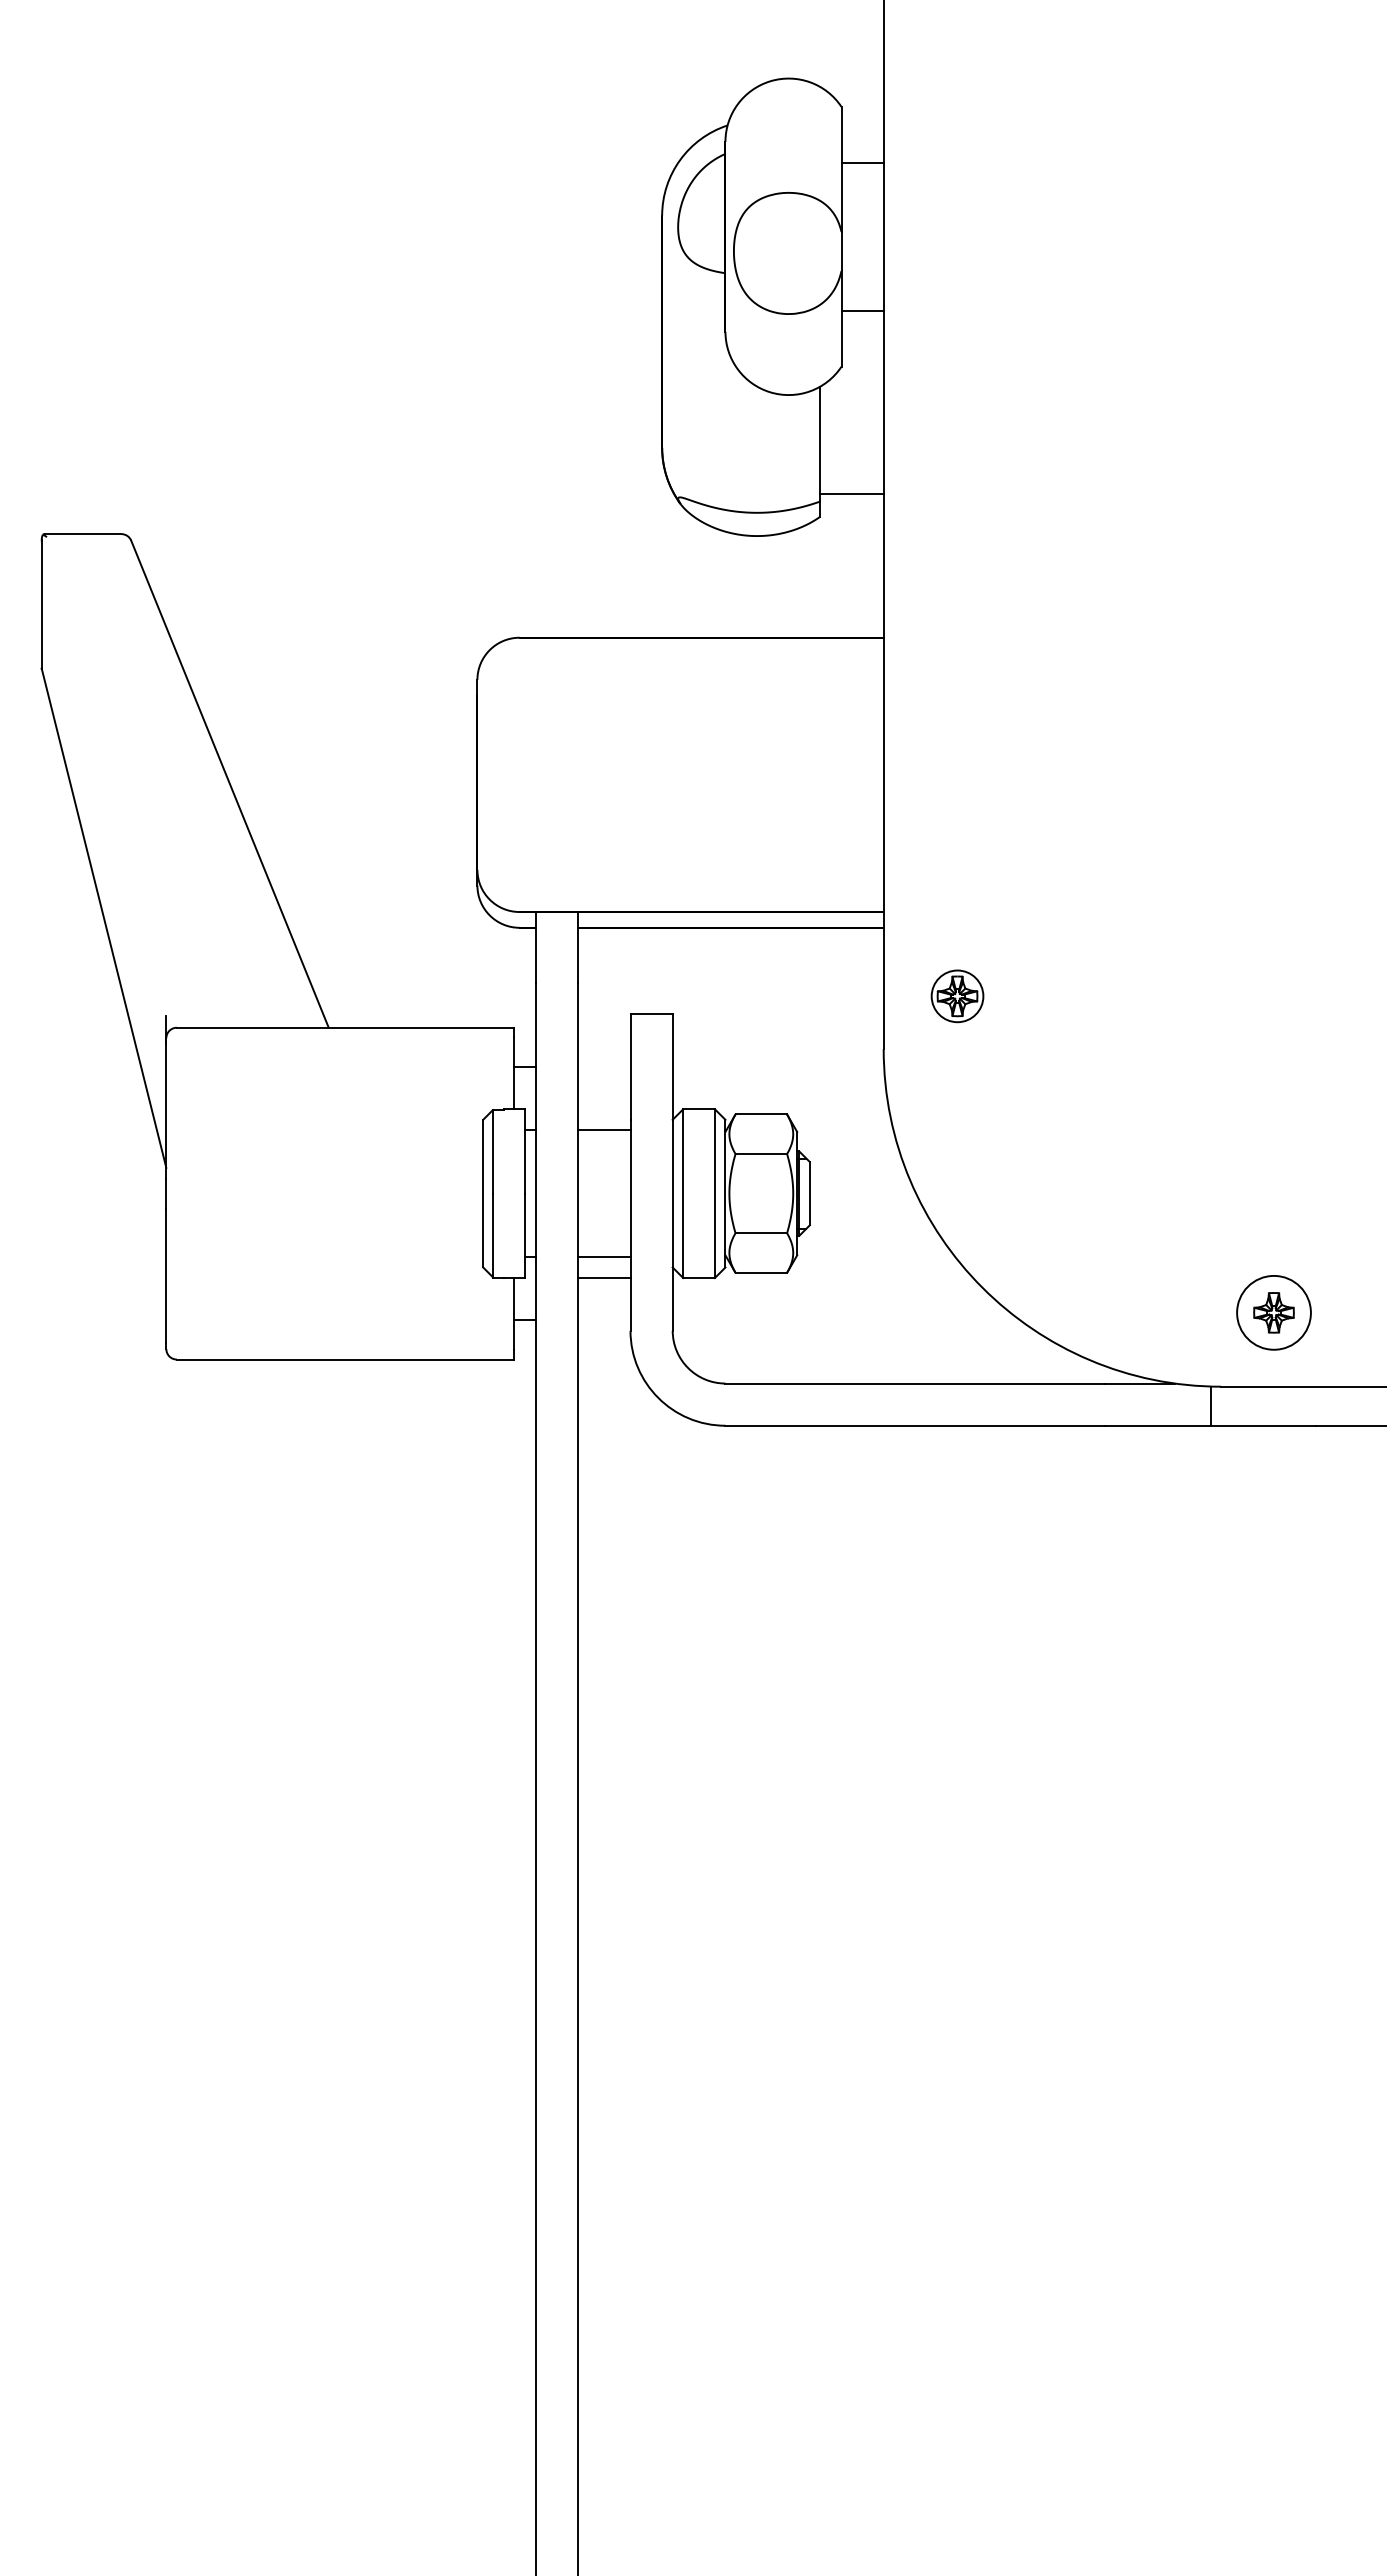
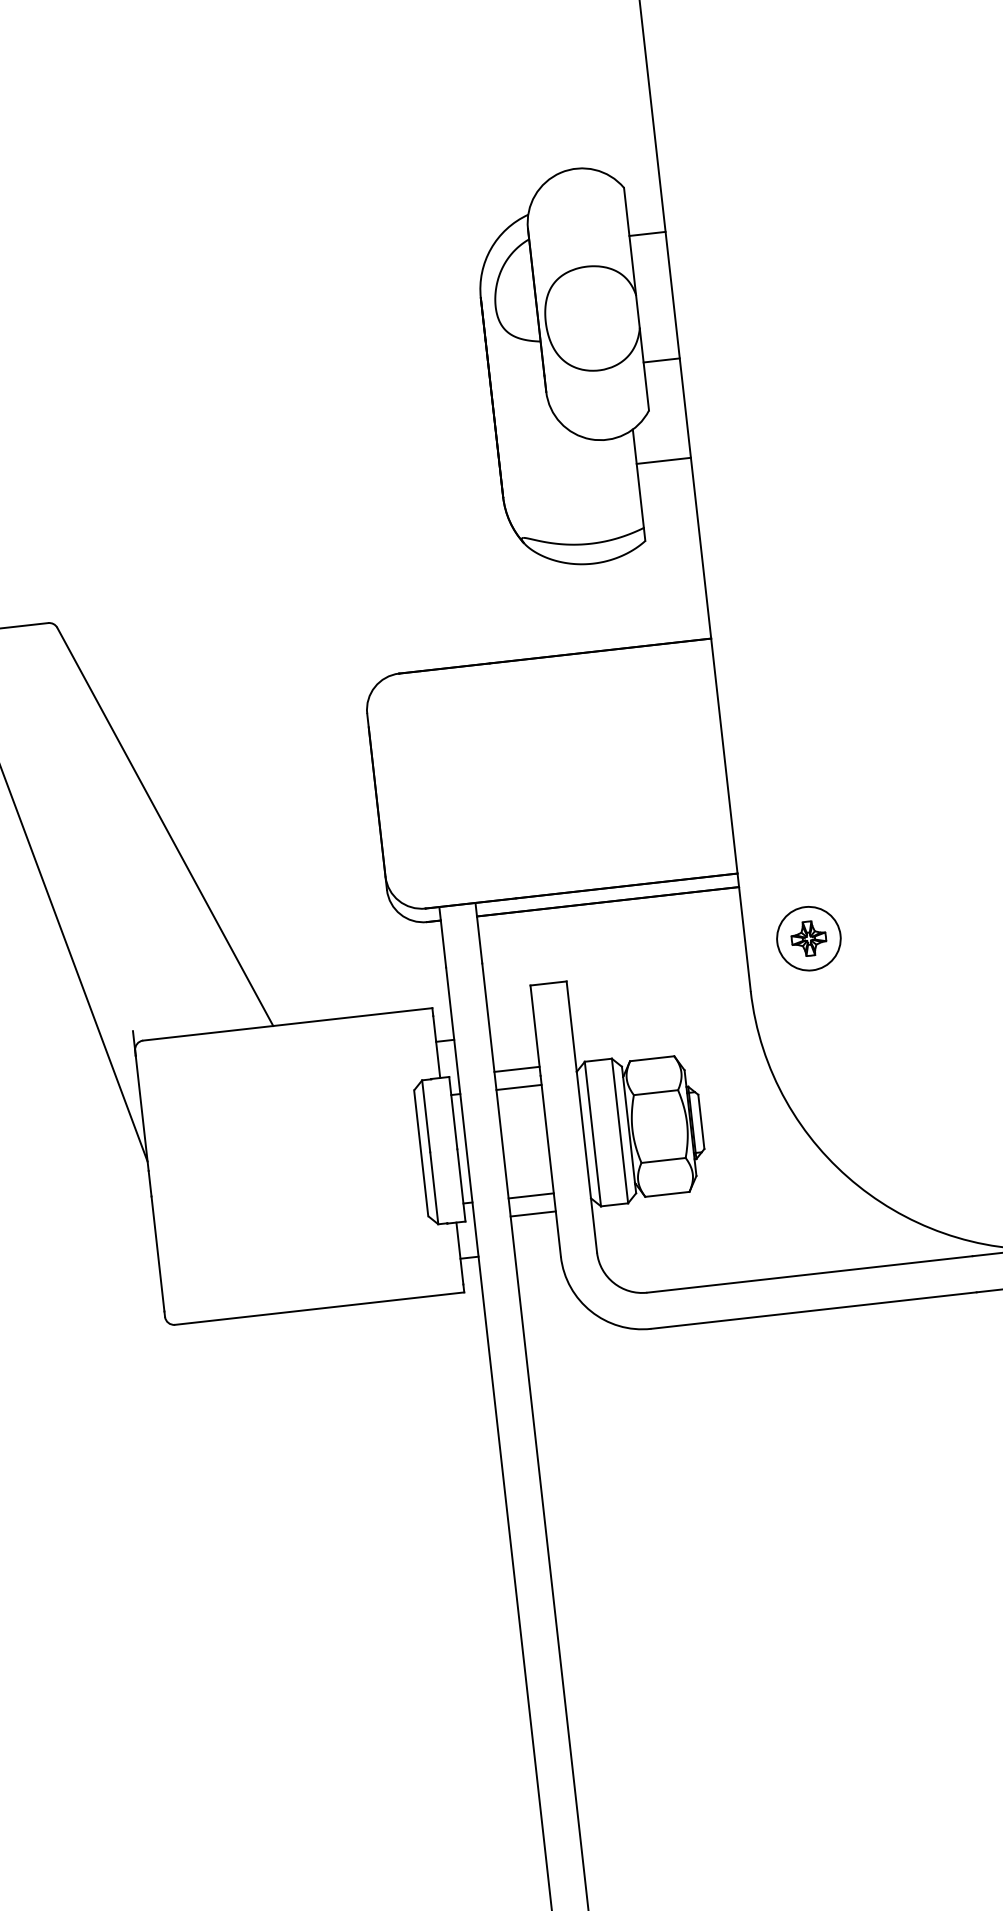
line: (851, 493) -> (663, 460), moved
circle: (957, 996) -> (808, 938), size x1.43
line: (603, 1109) -> (516, 1069), added

